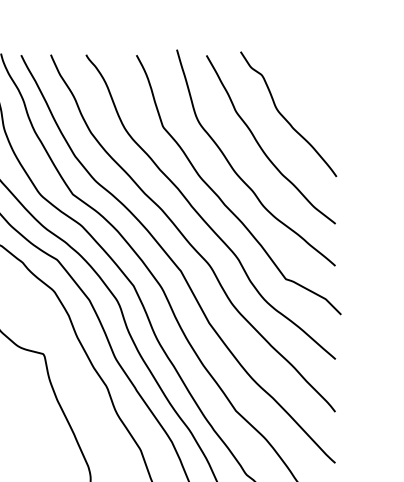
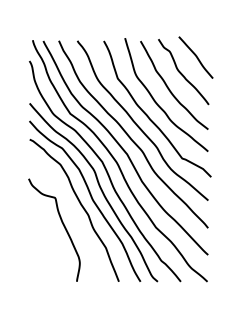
curve: (311, 84) -> (195, 56), added

